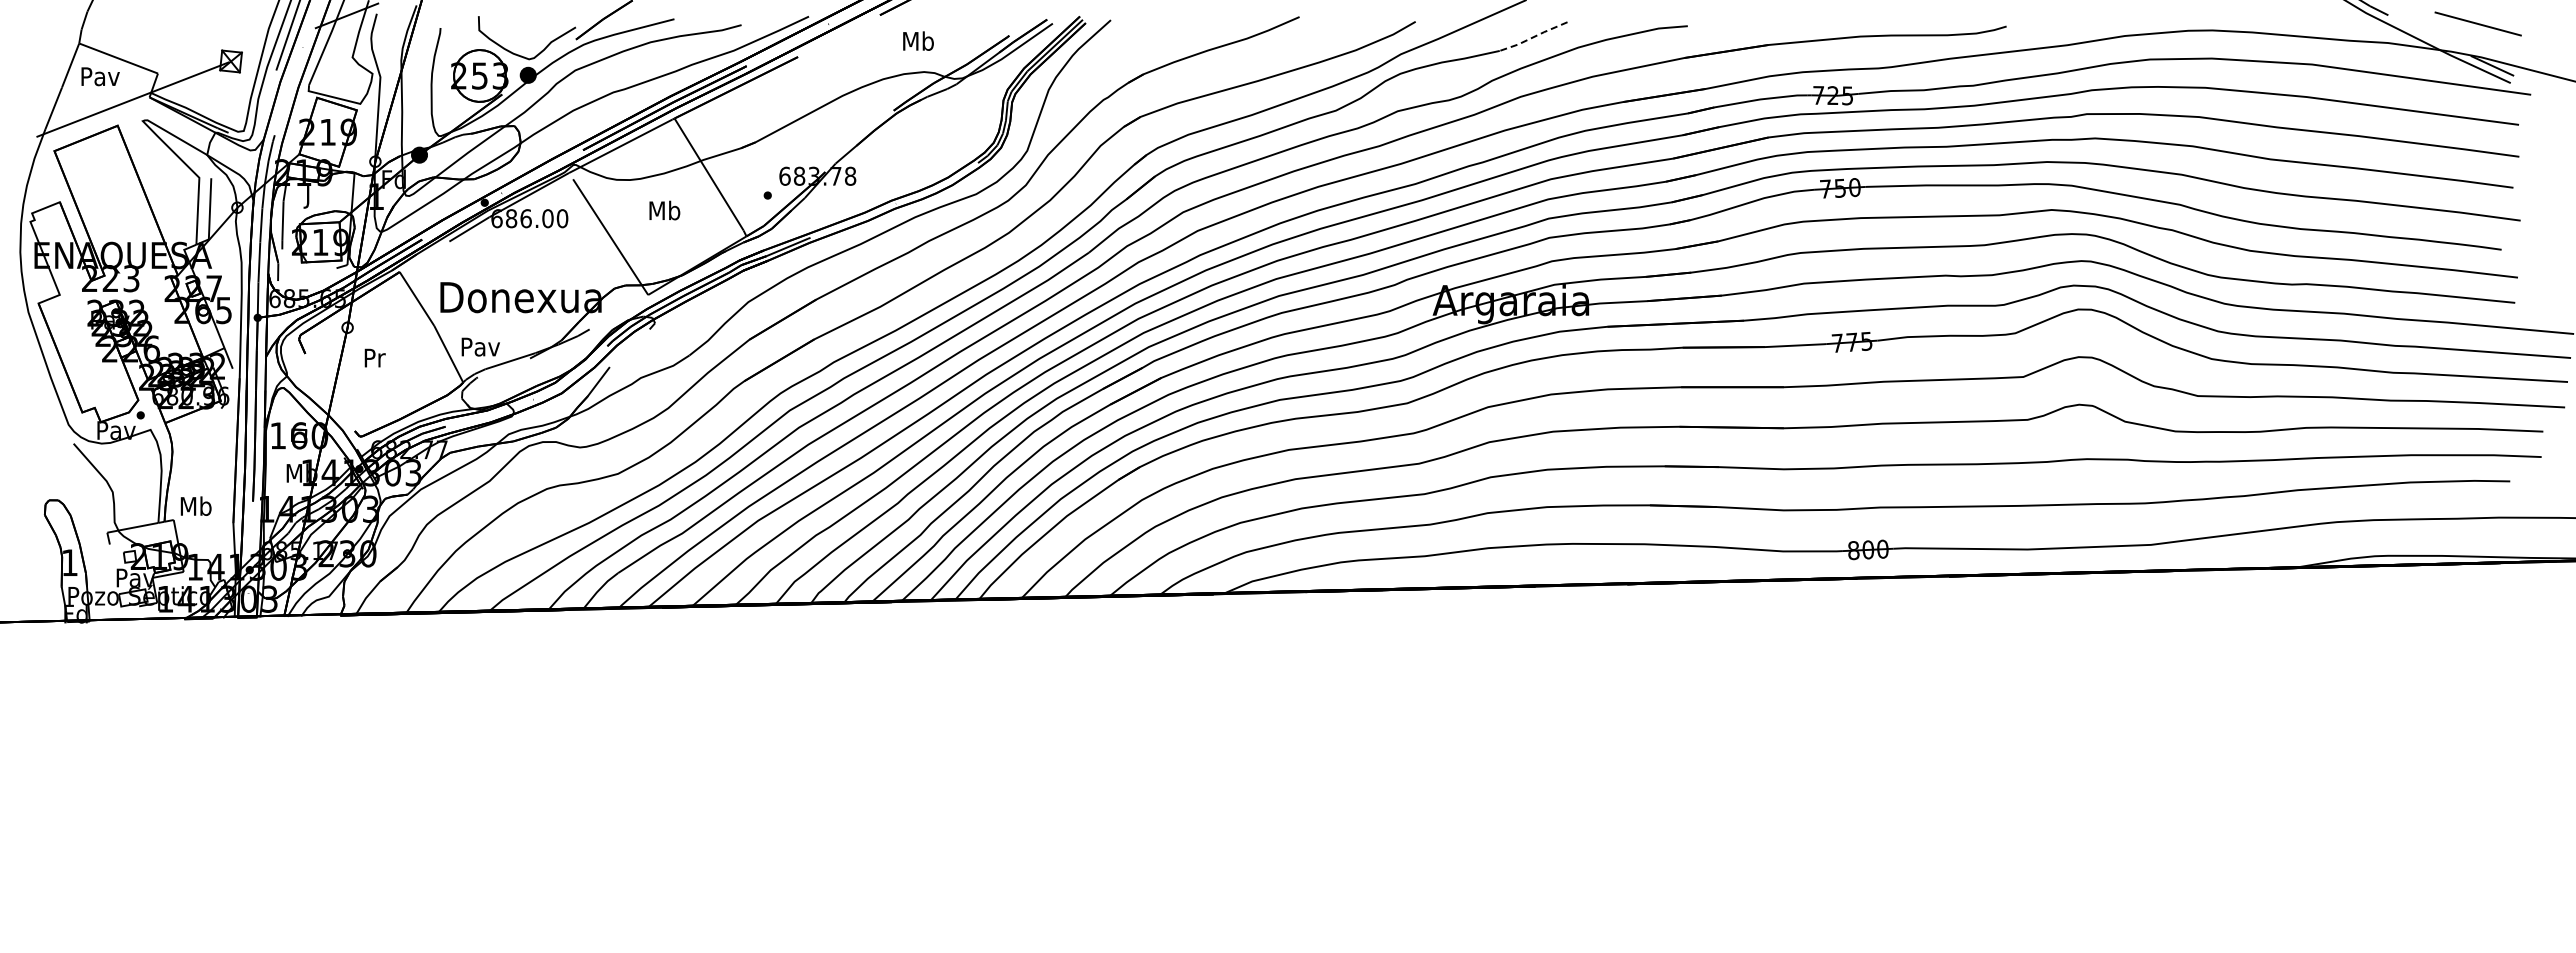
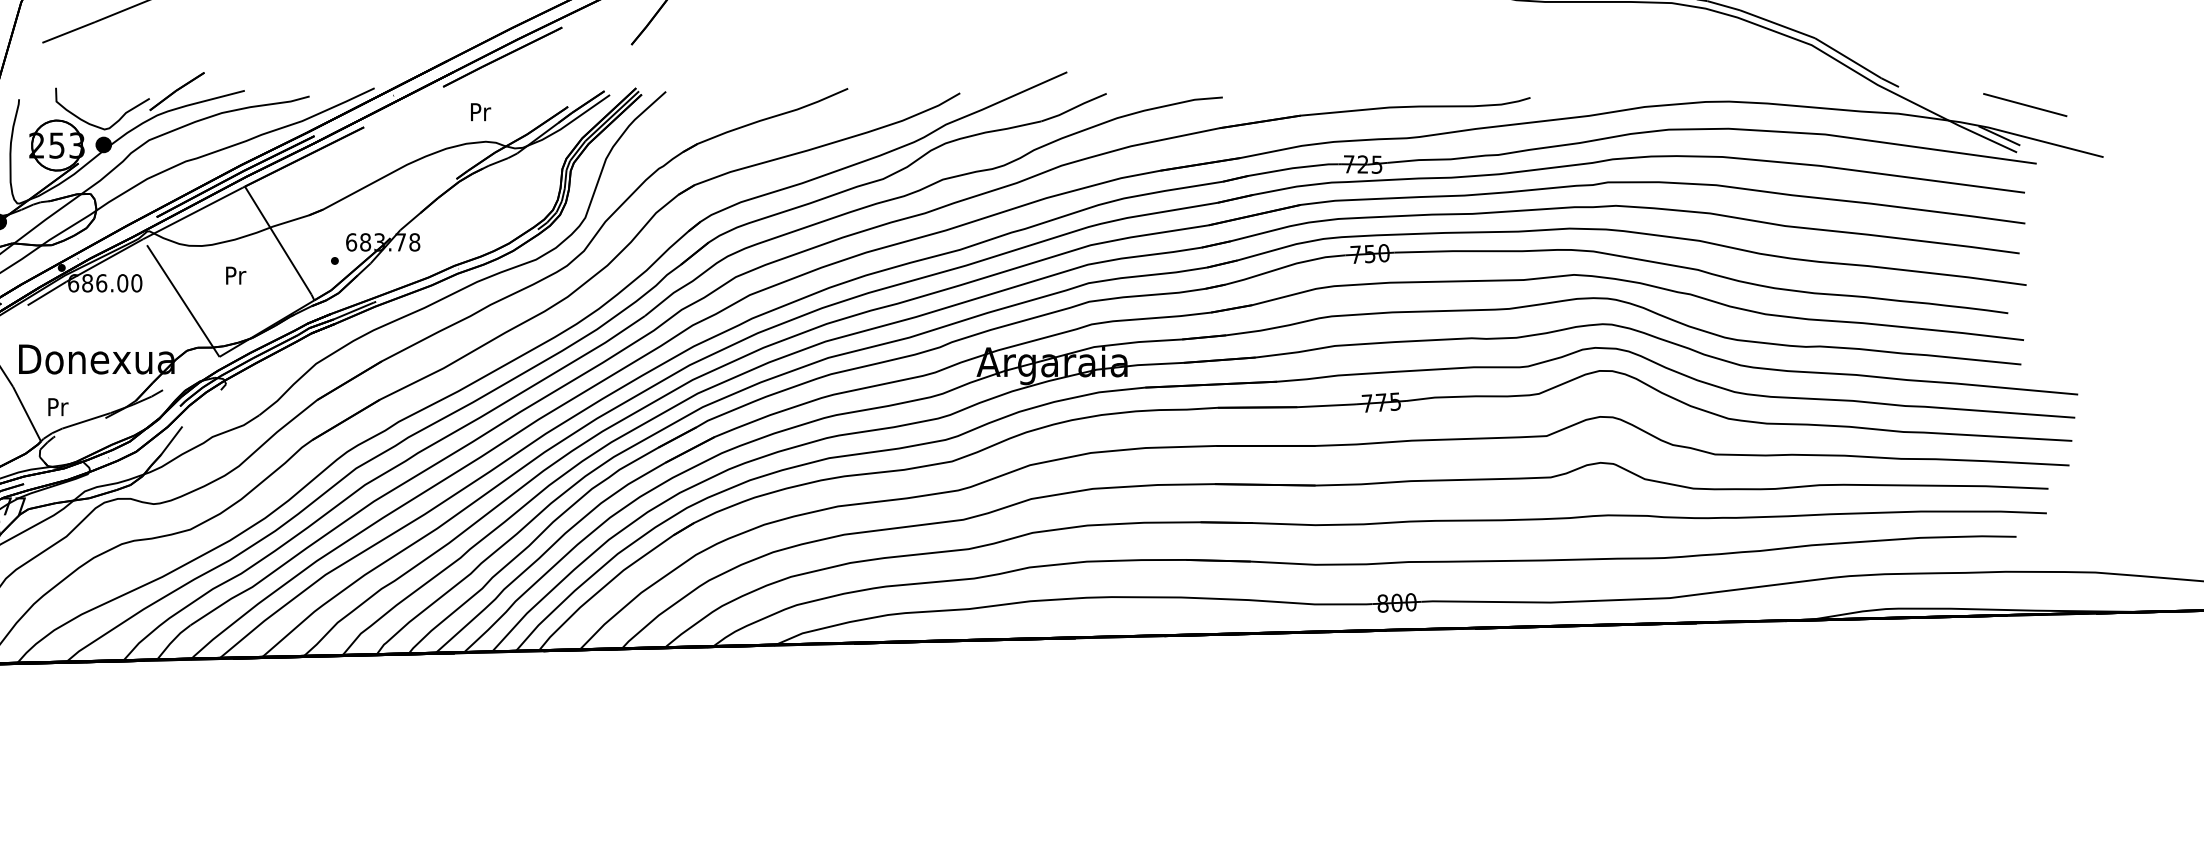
line: (2477, 23) -> (2024, 104), moved
line: (1533, 37) -> (1073, 108), dashed -> solid
text: (918, 40) -> (480, 111), Mb -> Pr
text: (664, 210) -> (235, 275), Mb -> Pr
text: (480, 346) -> (57, 406), Pav -> Pr

